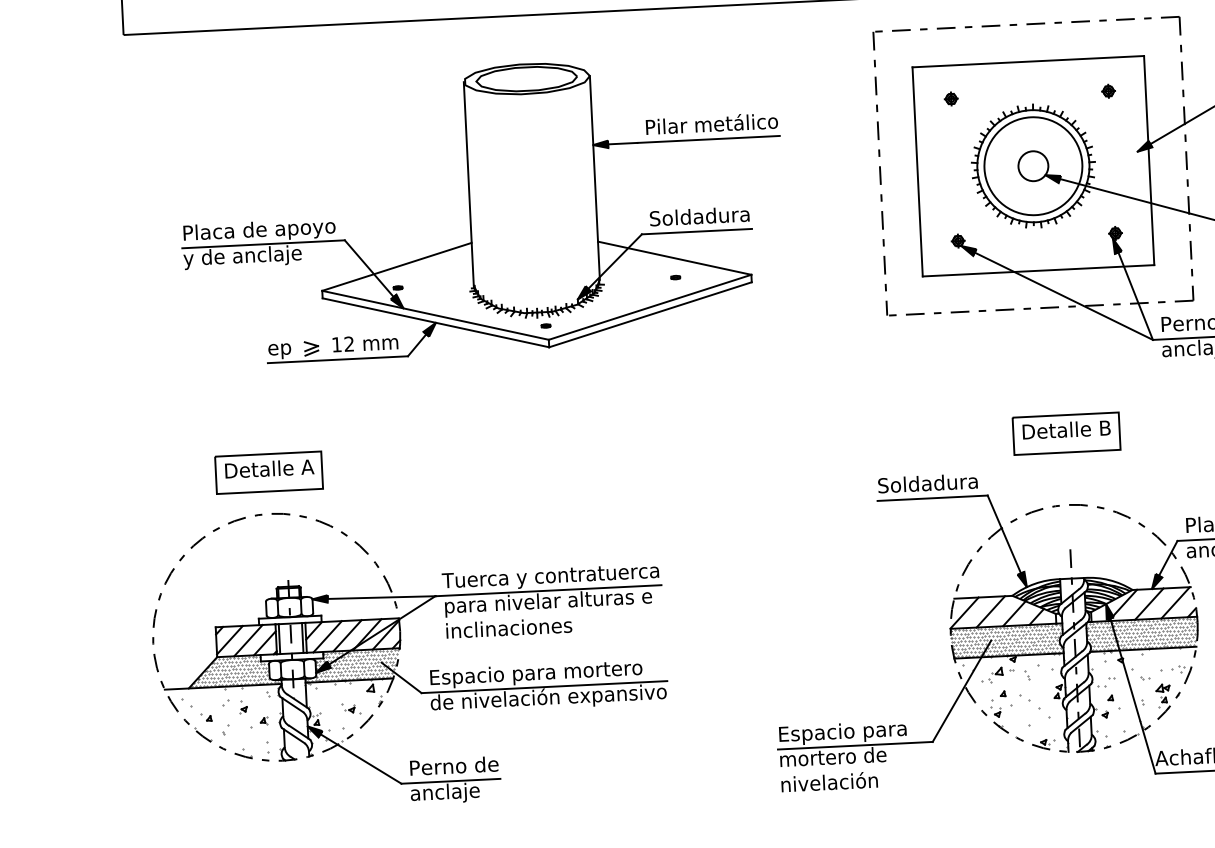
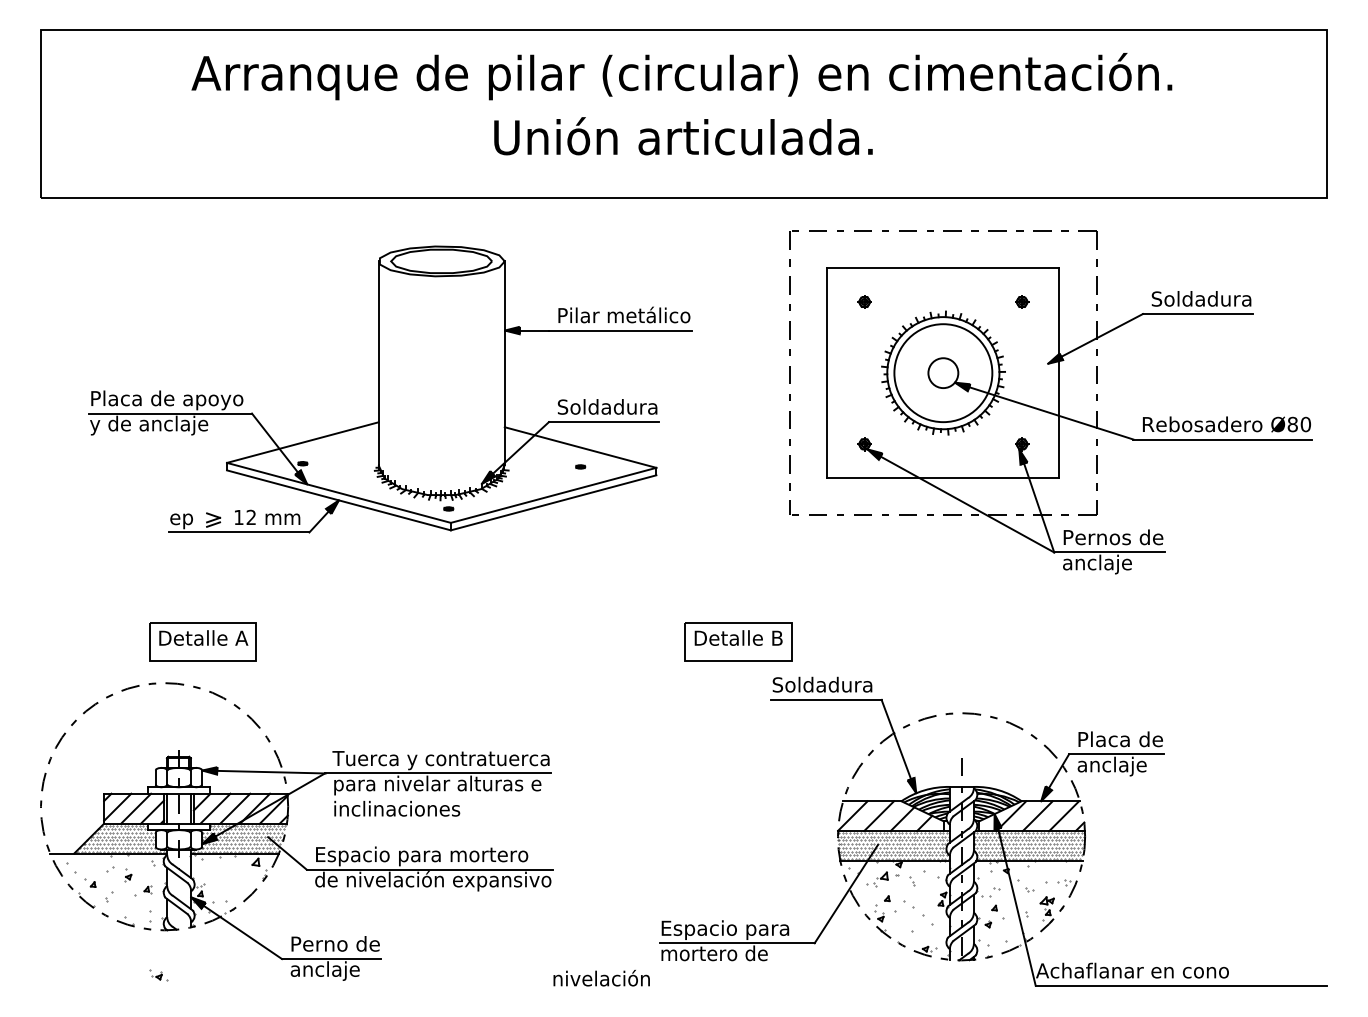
part: (1066, 433) -> (738, 641), moved
part: (268, 472) -> (202, 641), moved
part: (351, 708) -> (158, 975), moved
text: (829, 781) -> (601, 977), moved

